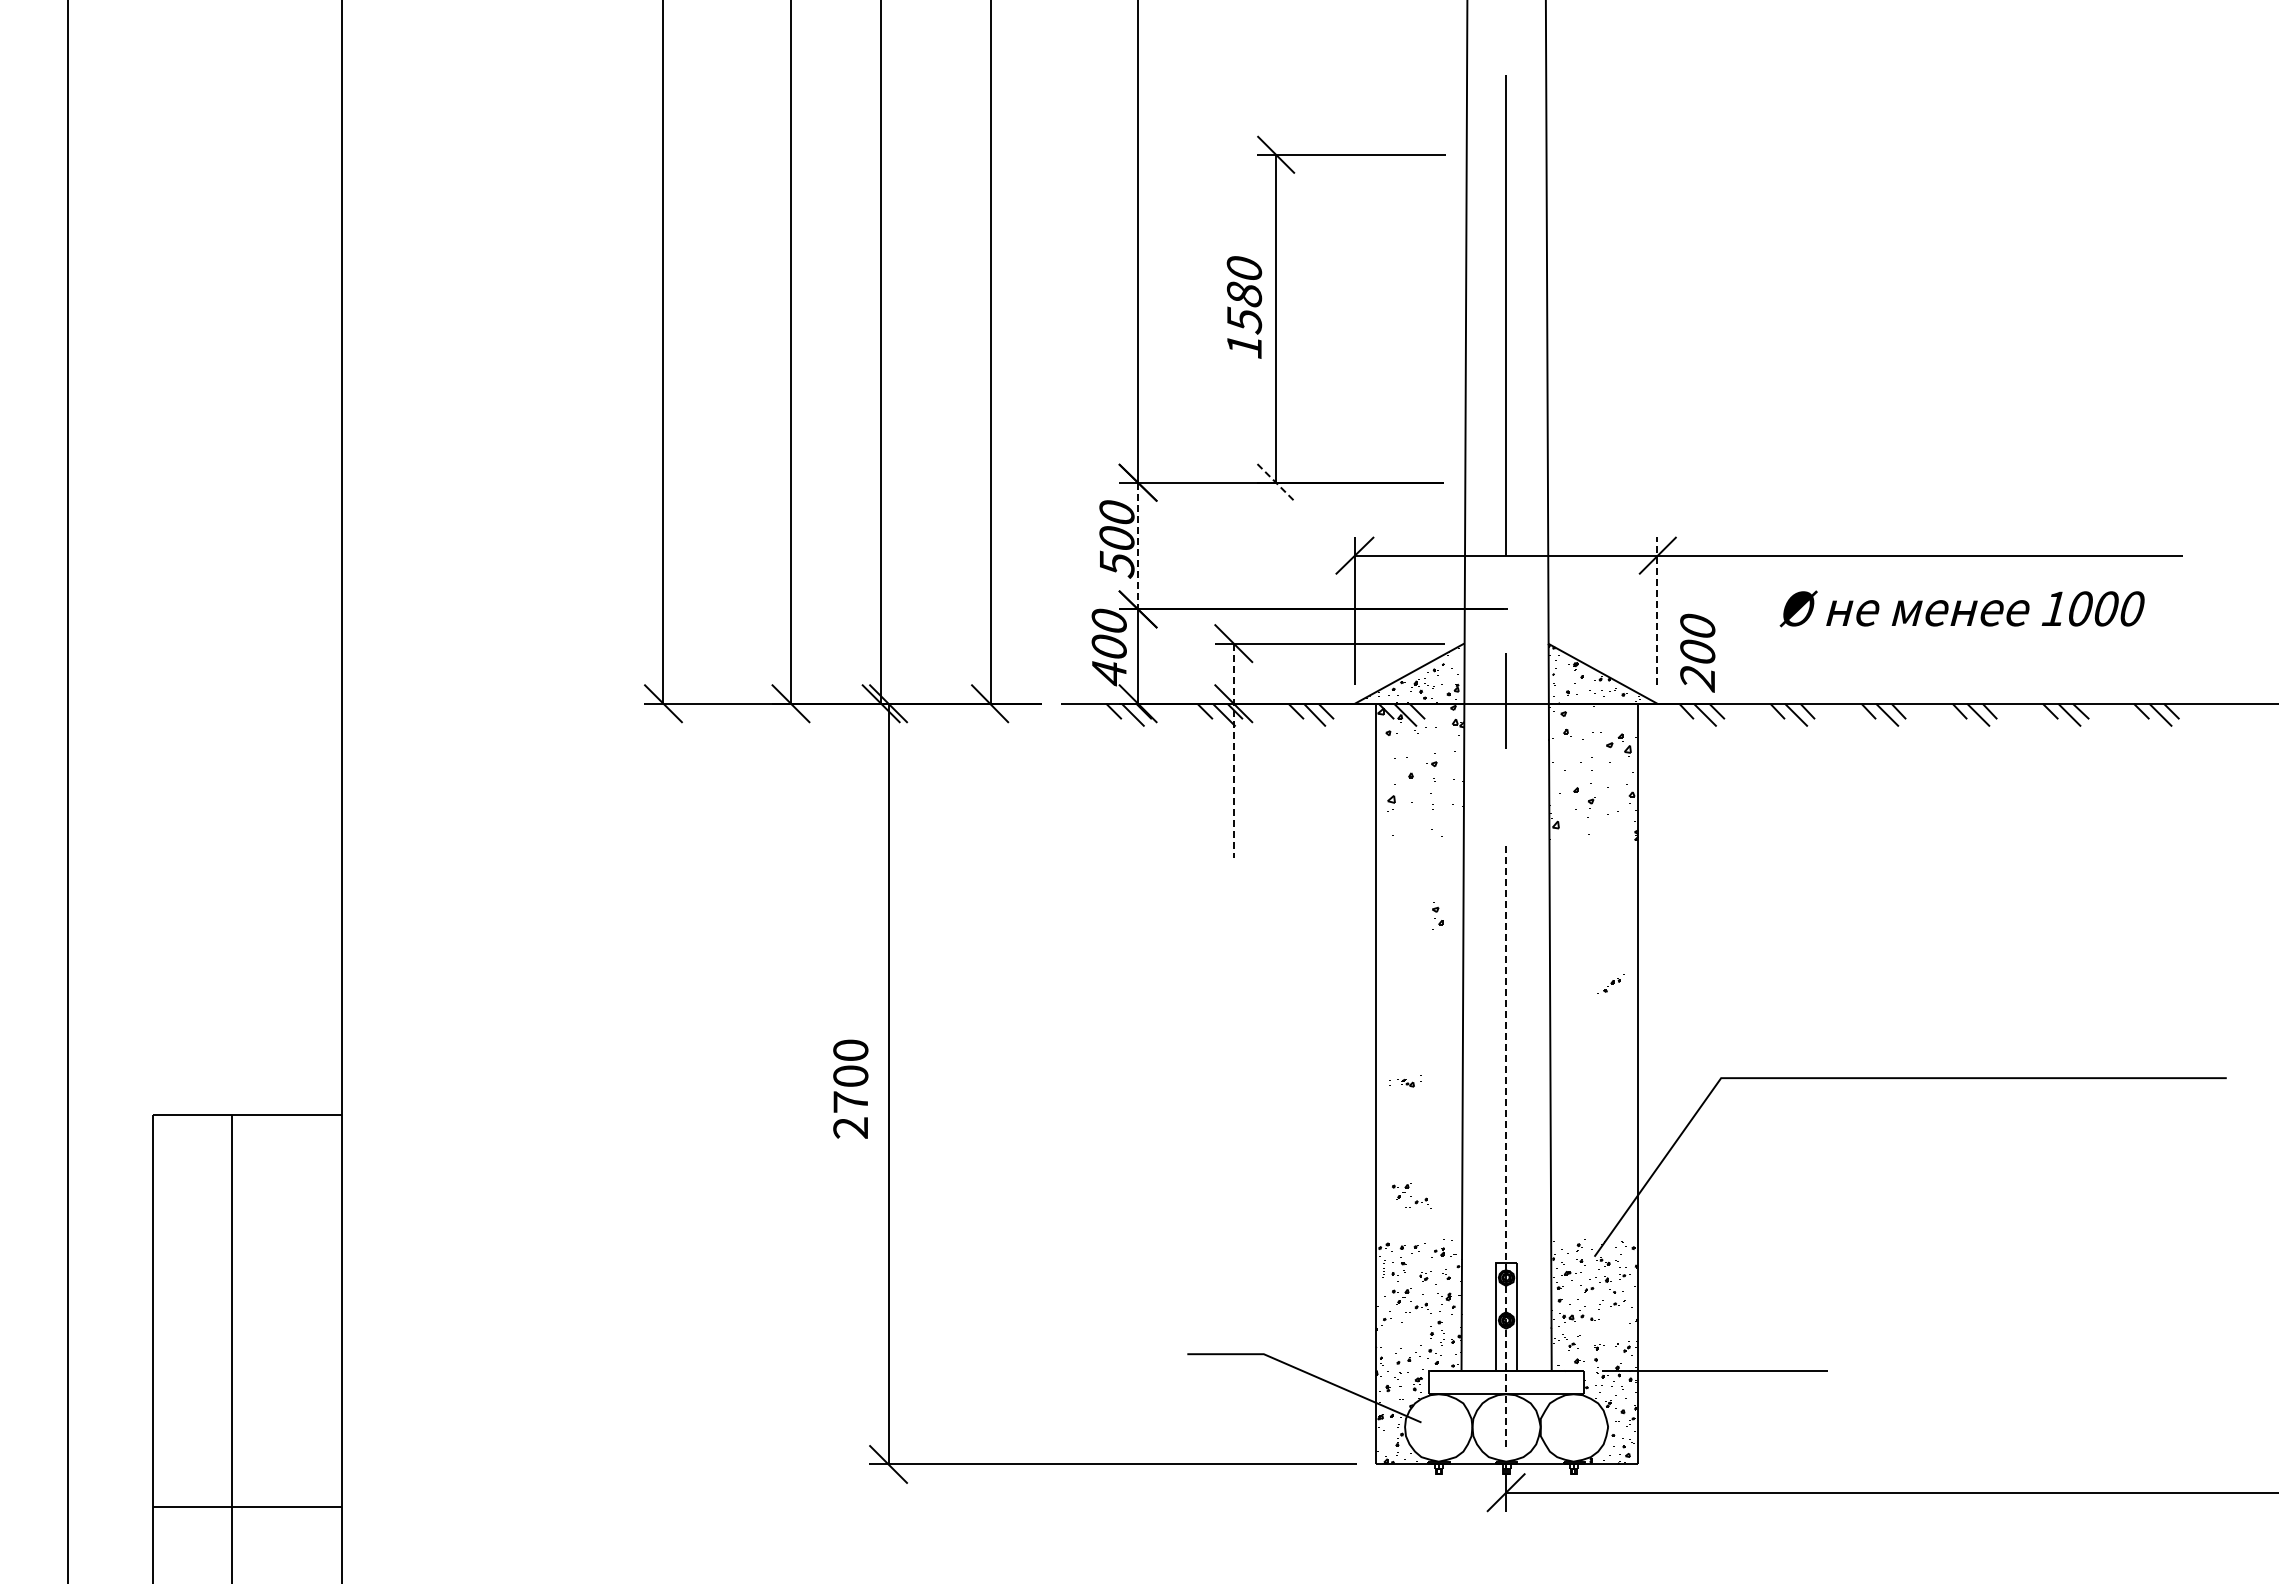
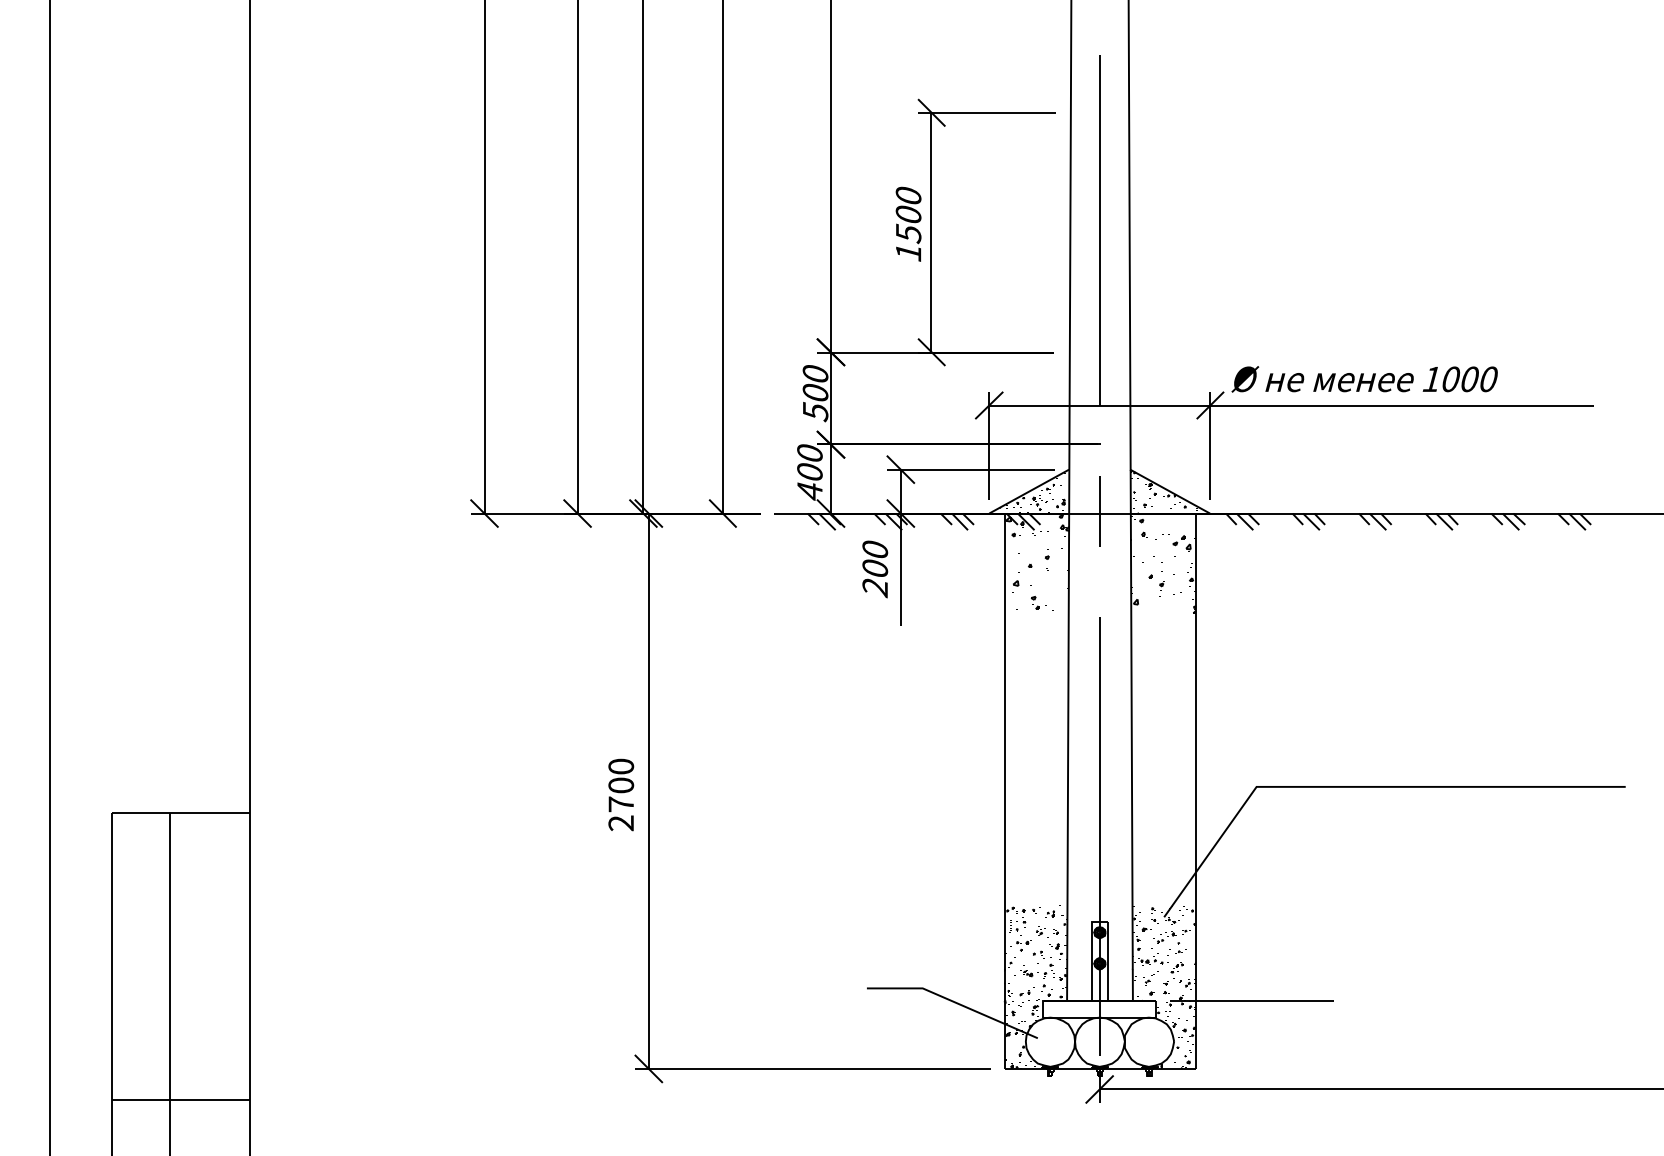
text: (1243, 294) -> (907, 214), 1580 -> 1500
line: (1276, 483) -> (932, 352), dashed -> solid
line: (1138, 546) -> (831, 398), dashed -> solid
text: (1961, 608) -> (1364, 379), moved
line: (1657, 610) -> (1210, 445), dashed -> solid
text: (1697, 652) -> (875, 568), moved
line: (1233, 751) -> (900, 548), dashed -> solid
part: (1437, 915) -> (1034, 602), moved
part: (1610, 983) -> (1175, 966), moved
part: (1405, 1081) -> (1026, 972), moved
line: (1506, 1146) -> (1099, 836), dashed -> solid
part: (1411, 1195) -> (1030, 872), removed

